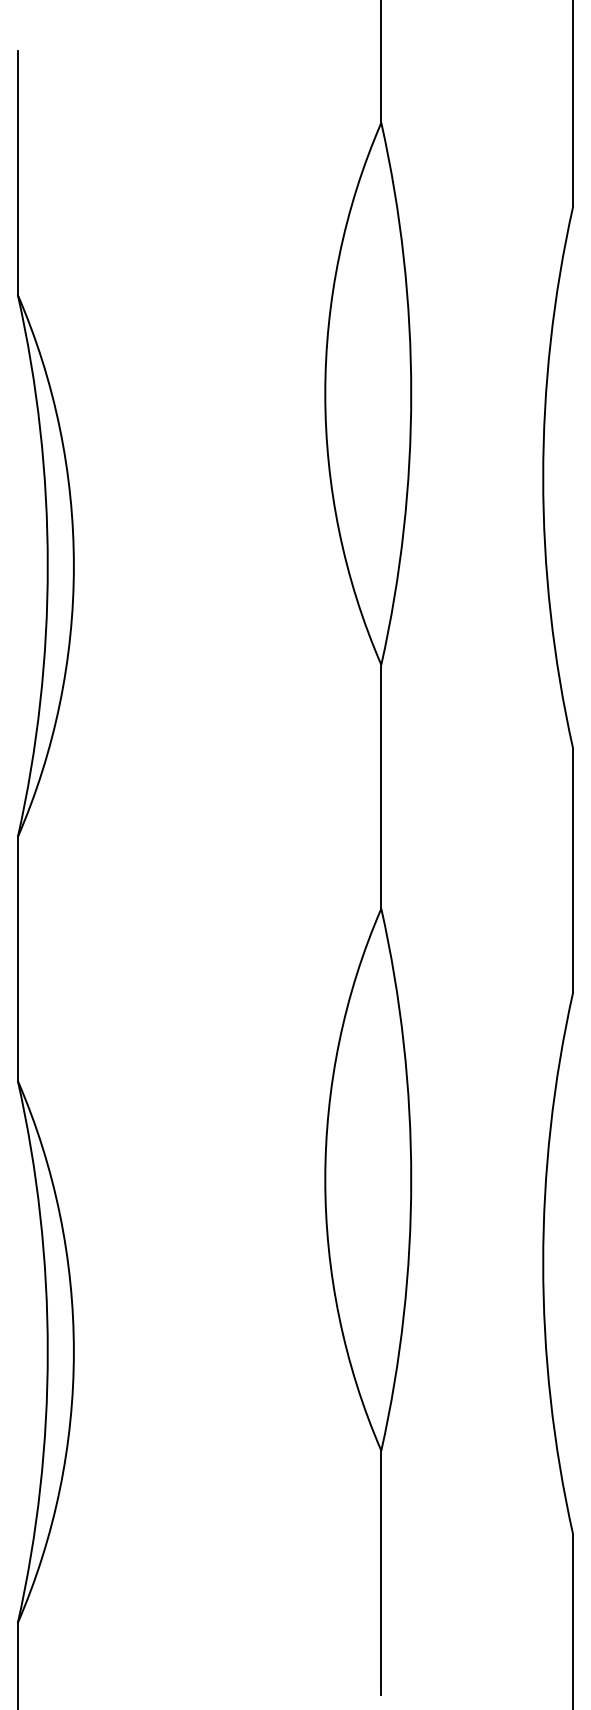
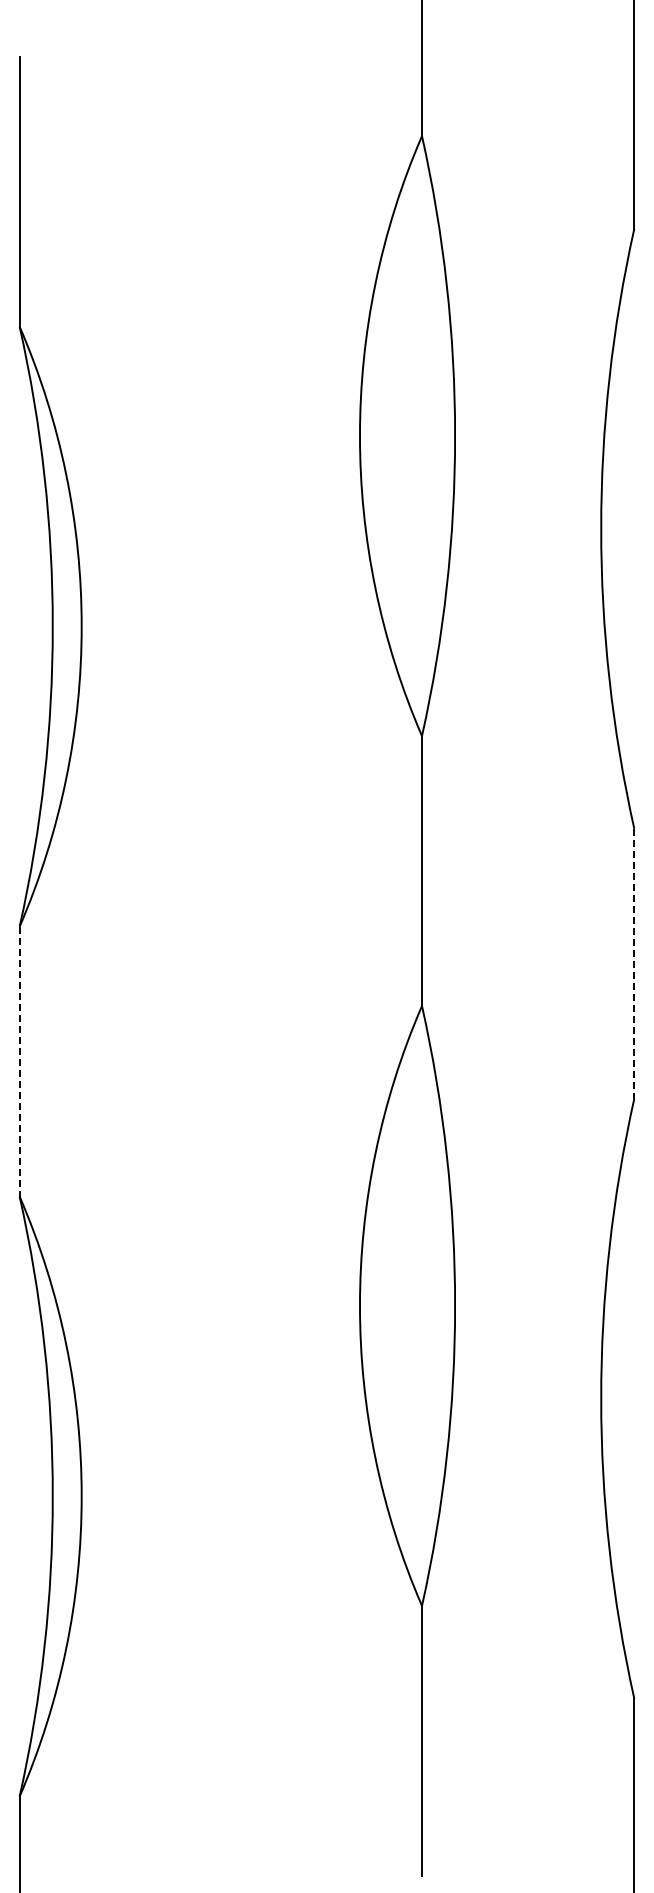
line: (573, 870) -> (634, 963), solid -> dashed
line: (17, 958) -> (19, 1061), solid -> dashed

